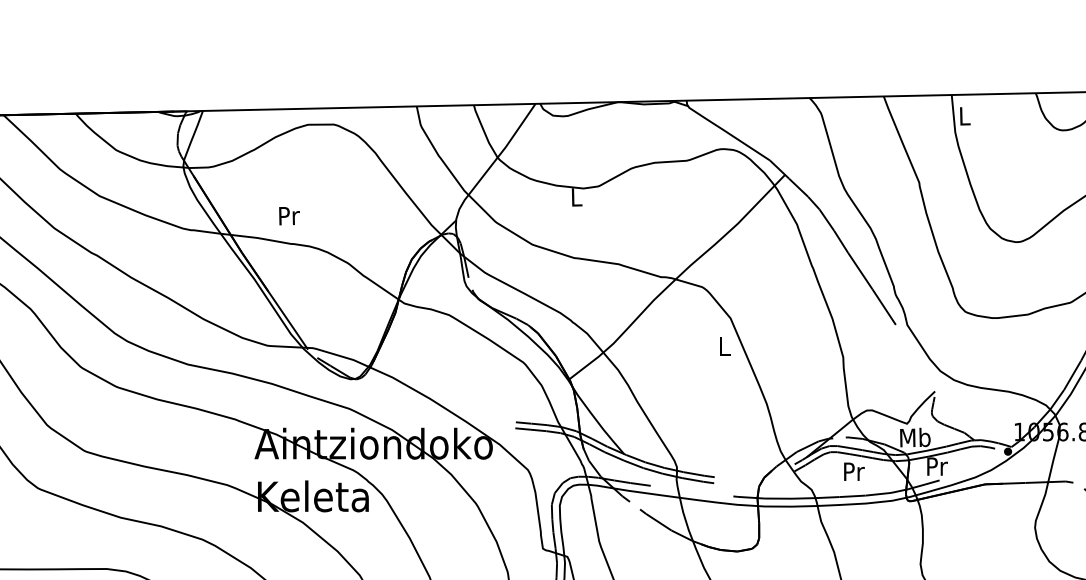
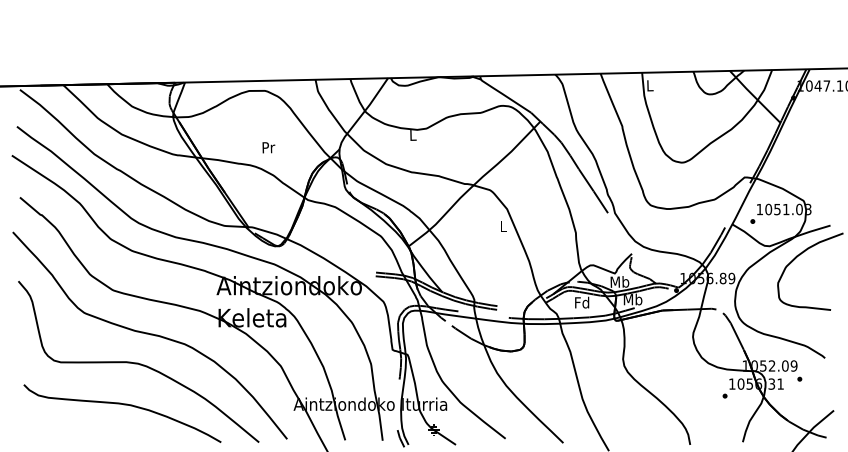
text: (288, 215) -> (268, 147), moved
text: (935, 466) -> (632, 299), Pr -> Mb
text: (854, 471) -> (582, 302), Pr -> Fd

